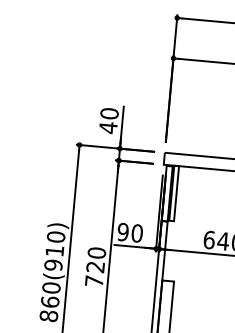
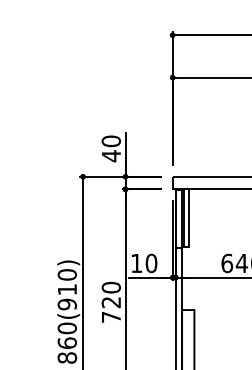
text: (122, 232) -> (136, 263), 90 -> 10

